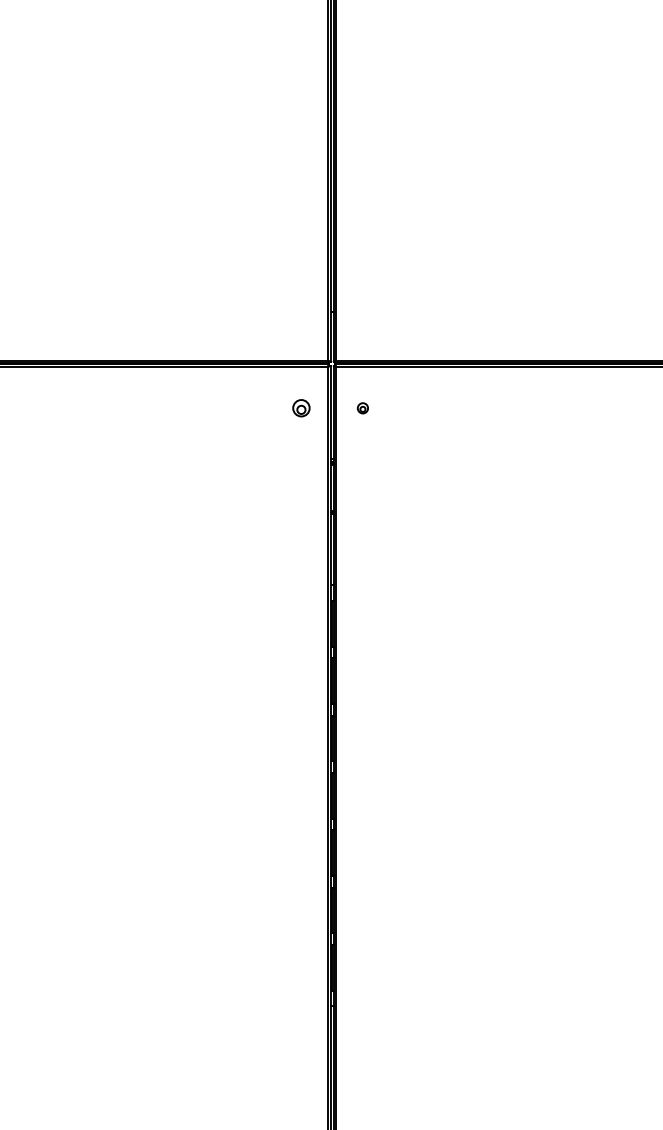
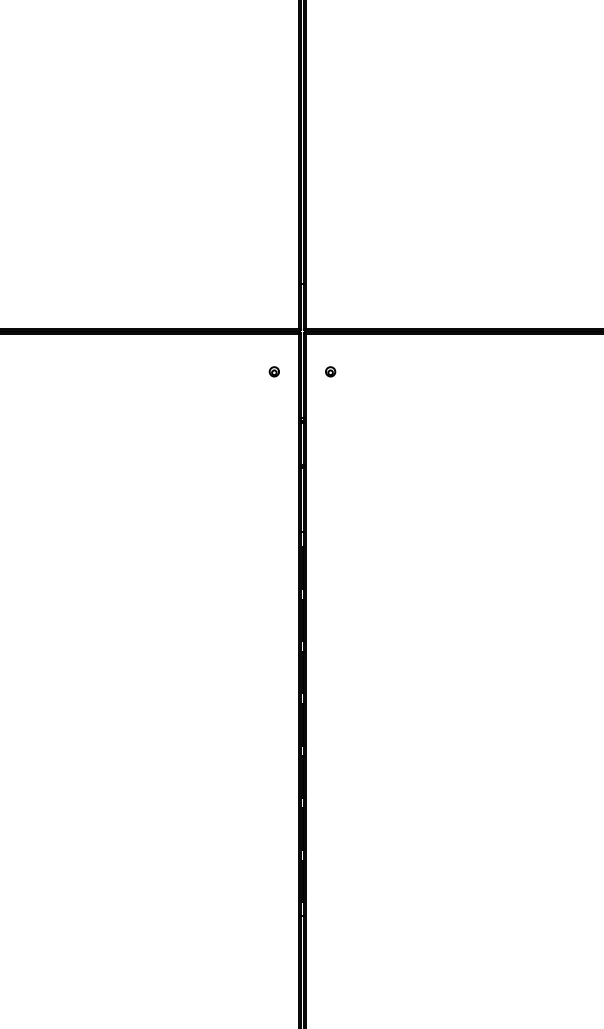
part: (300, 407) -> (273, 371), size x0.62

